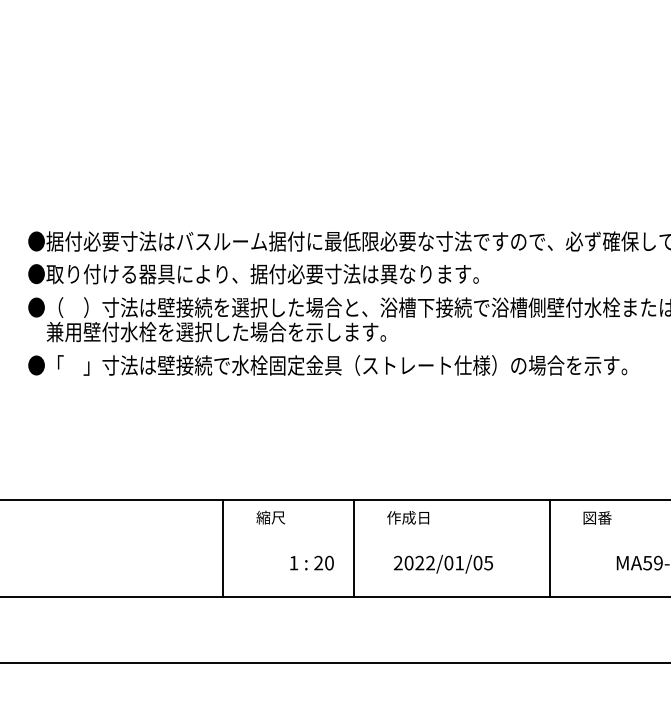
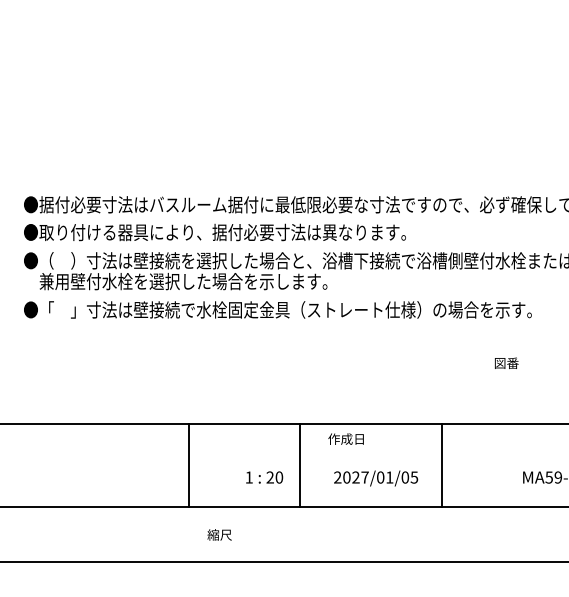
text: (270, 517) -> (219, 534), moved
text: (597, 517) -> (506, 362), moved
line: (550, 547) -> (442, 464), moved
text: (429, 563) -> (364, 477), 2022/01/05 -> 2027/01/05

